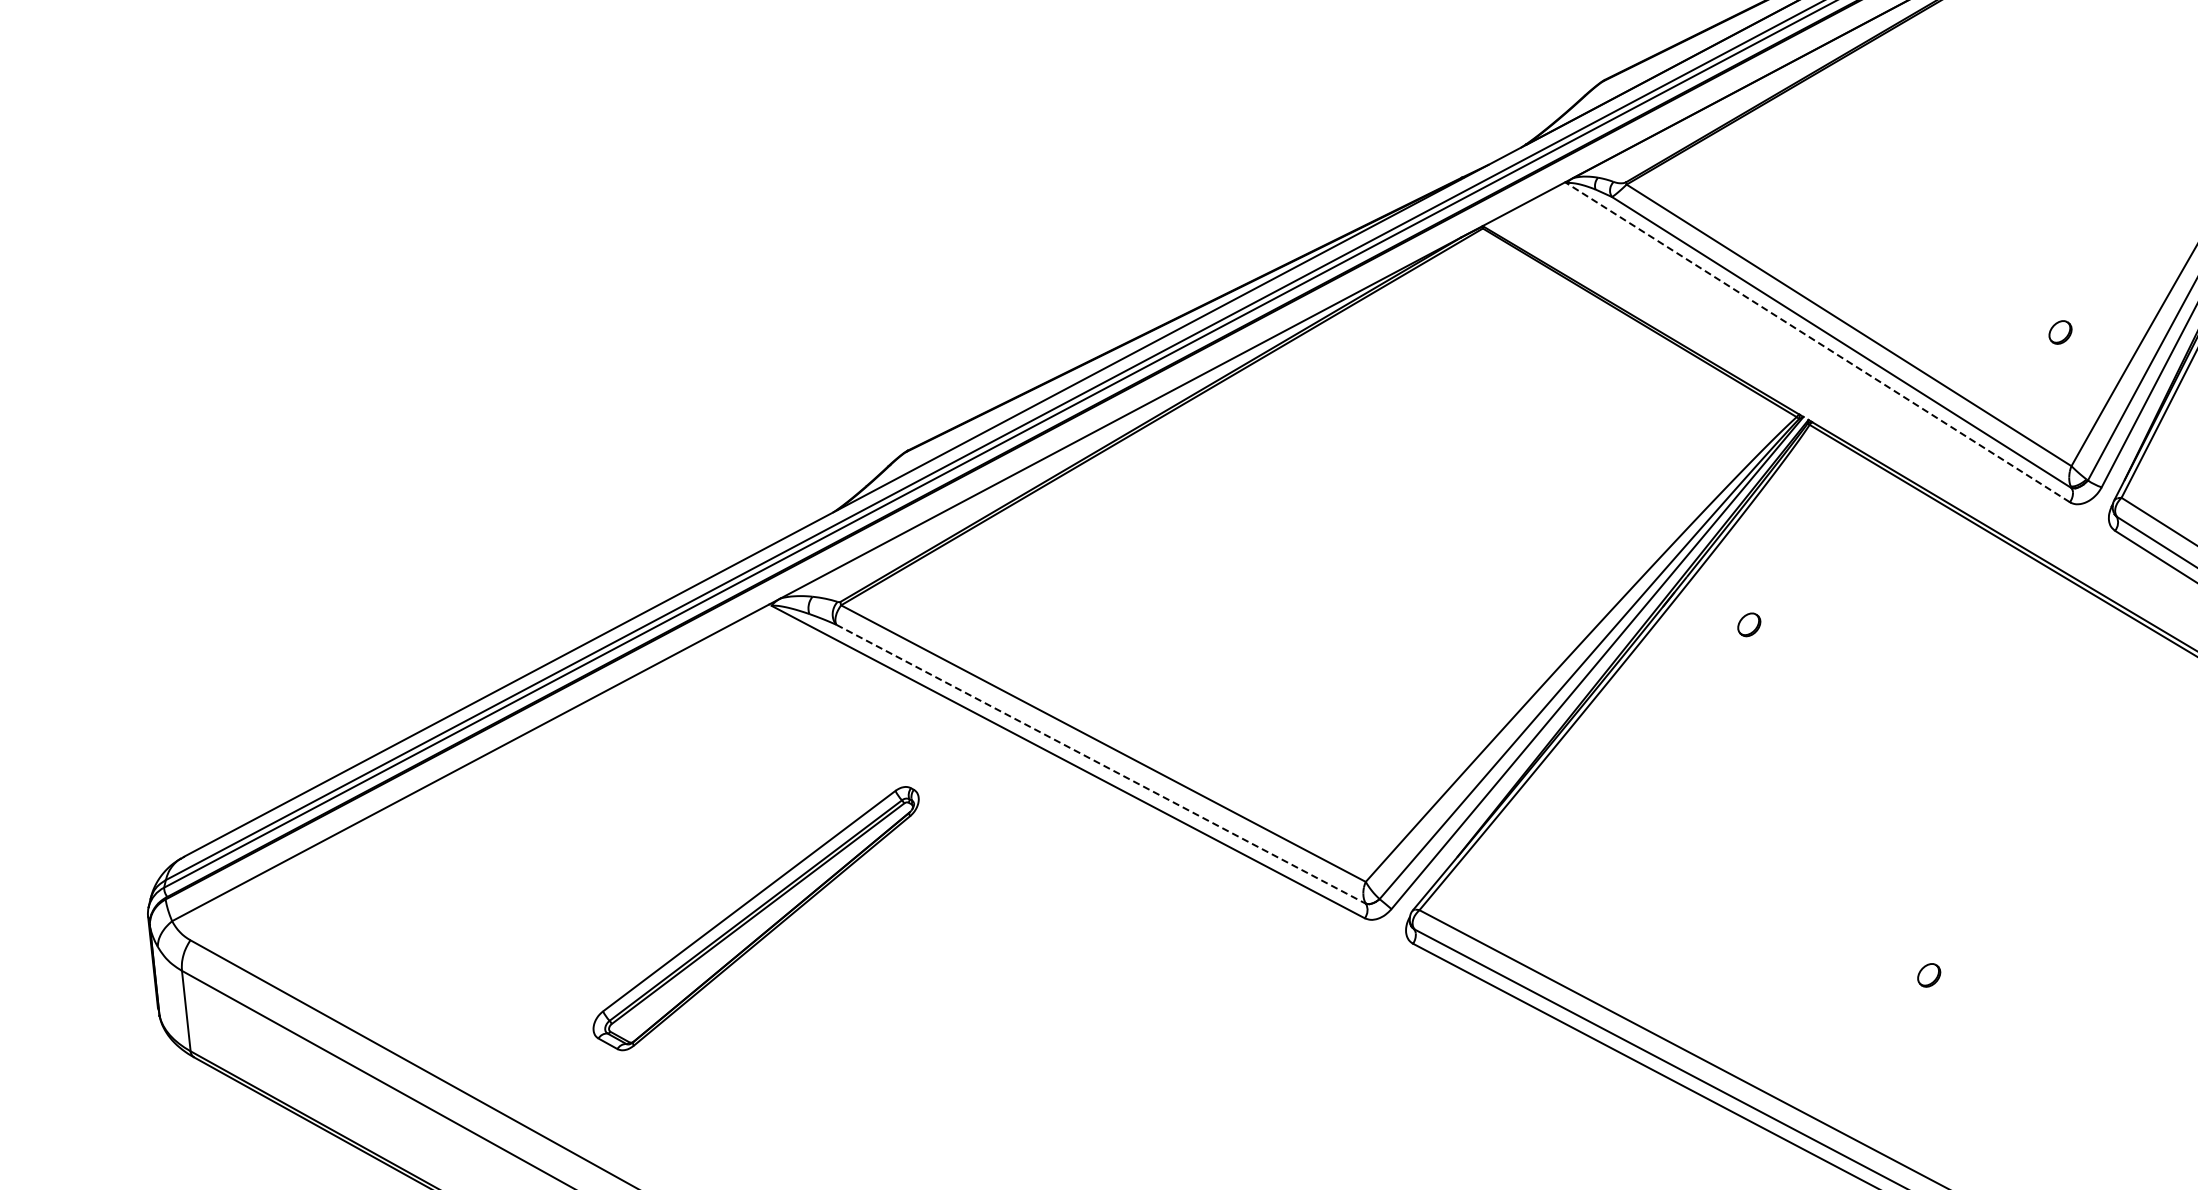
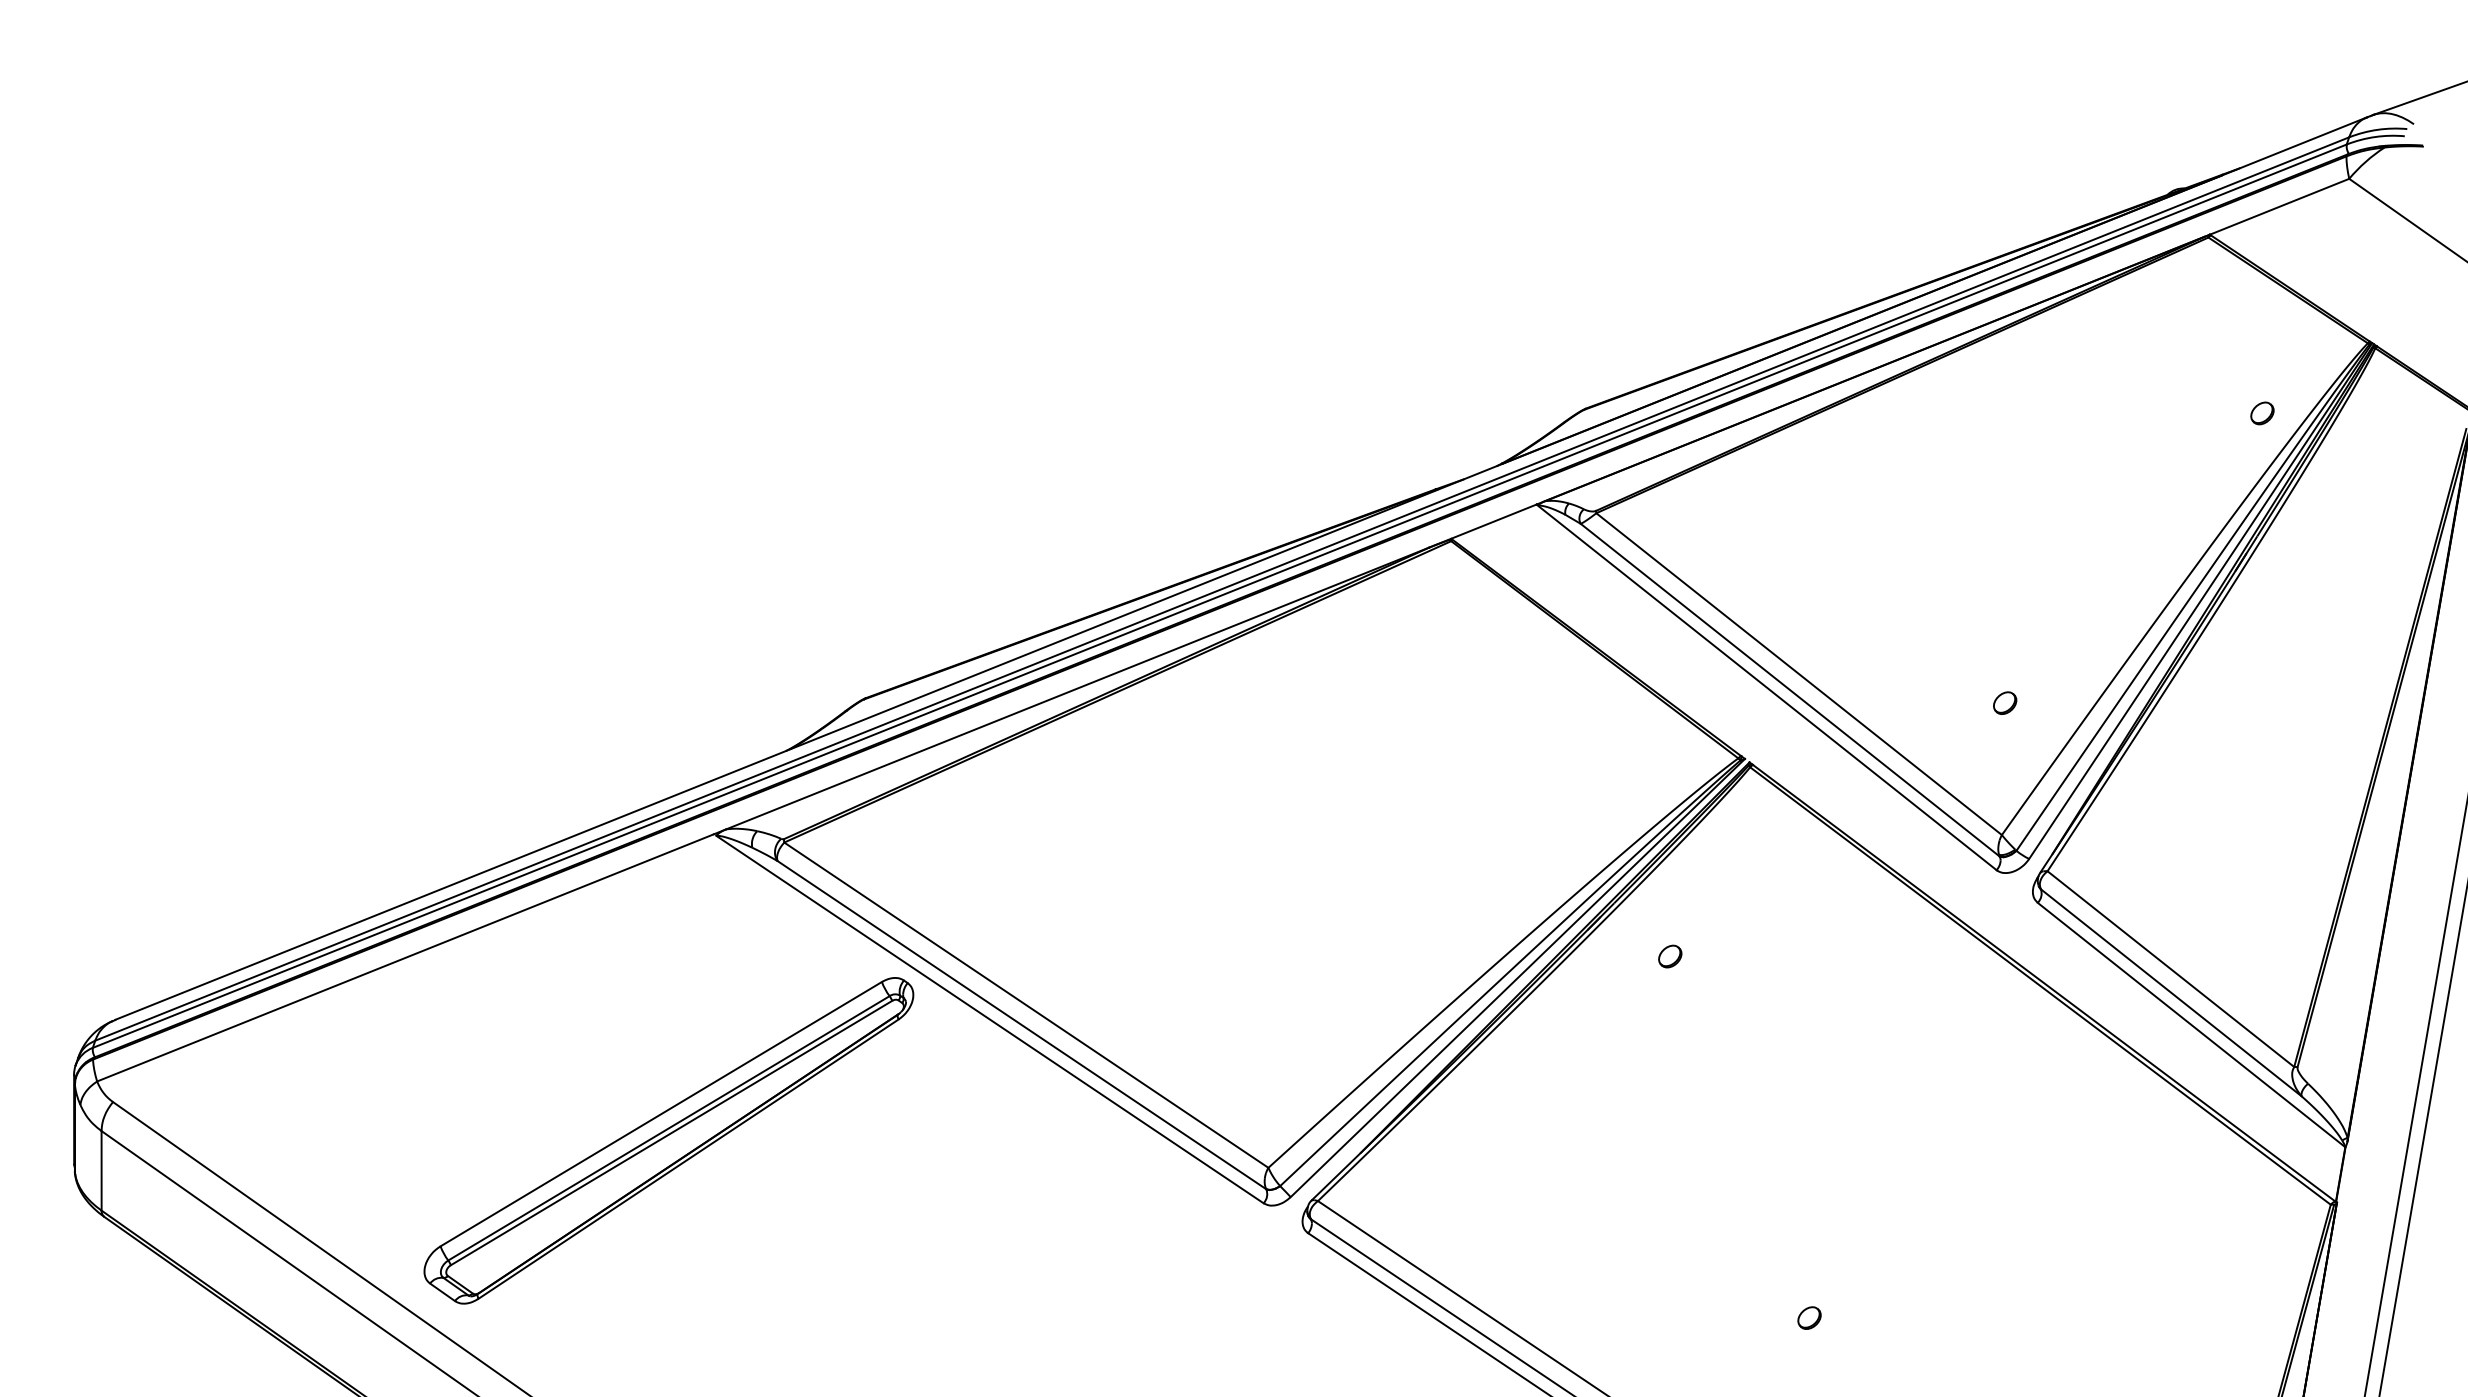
line: (1817, 342) -> (1766, 687), dashed -> solid
line: (1101, 764) -> (1022, 1025), dashed -> solid
part: (756, 919) -> (668, 1140), size x1.43

